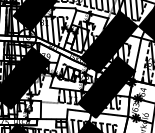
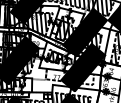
hatch: (87, 99) -> (68, 77), removed

